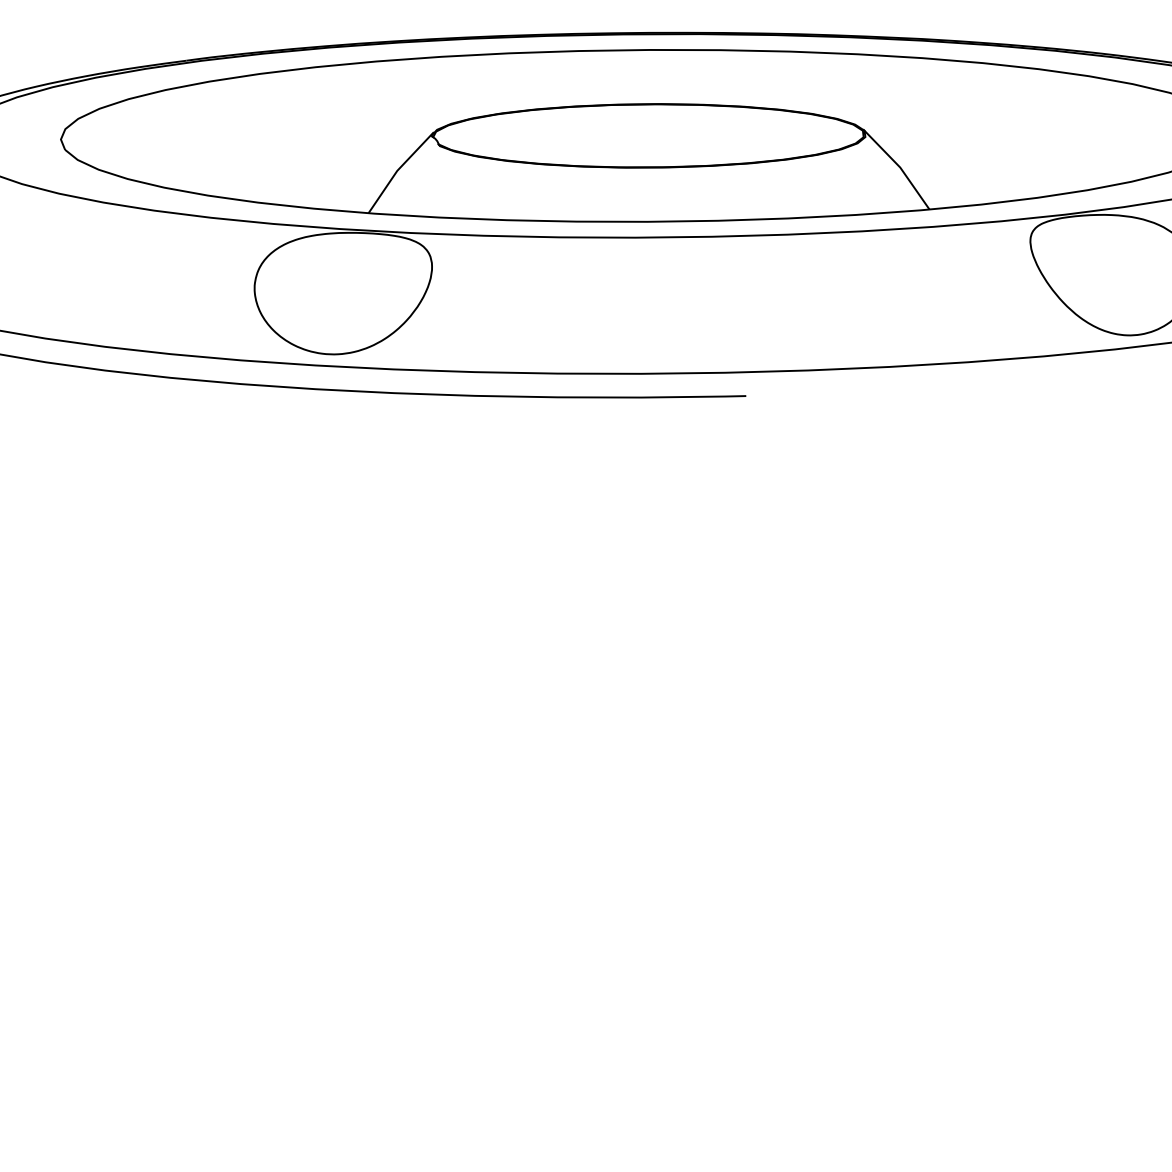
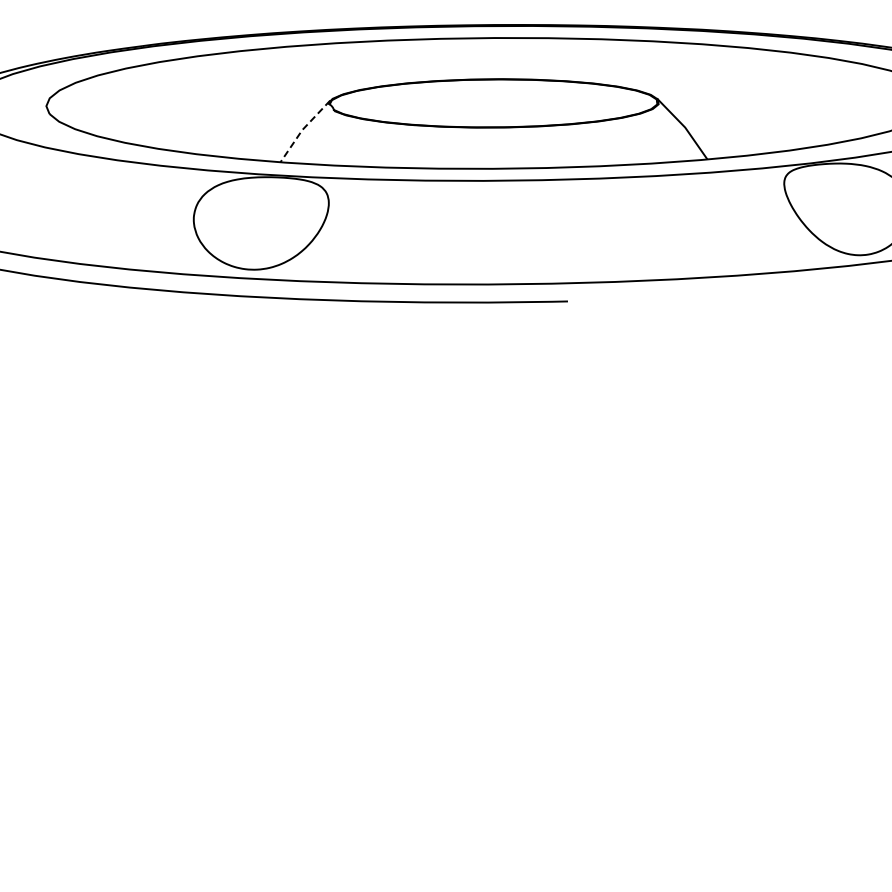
line: (397, 171) -> (302, 130), solid -> dashed

